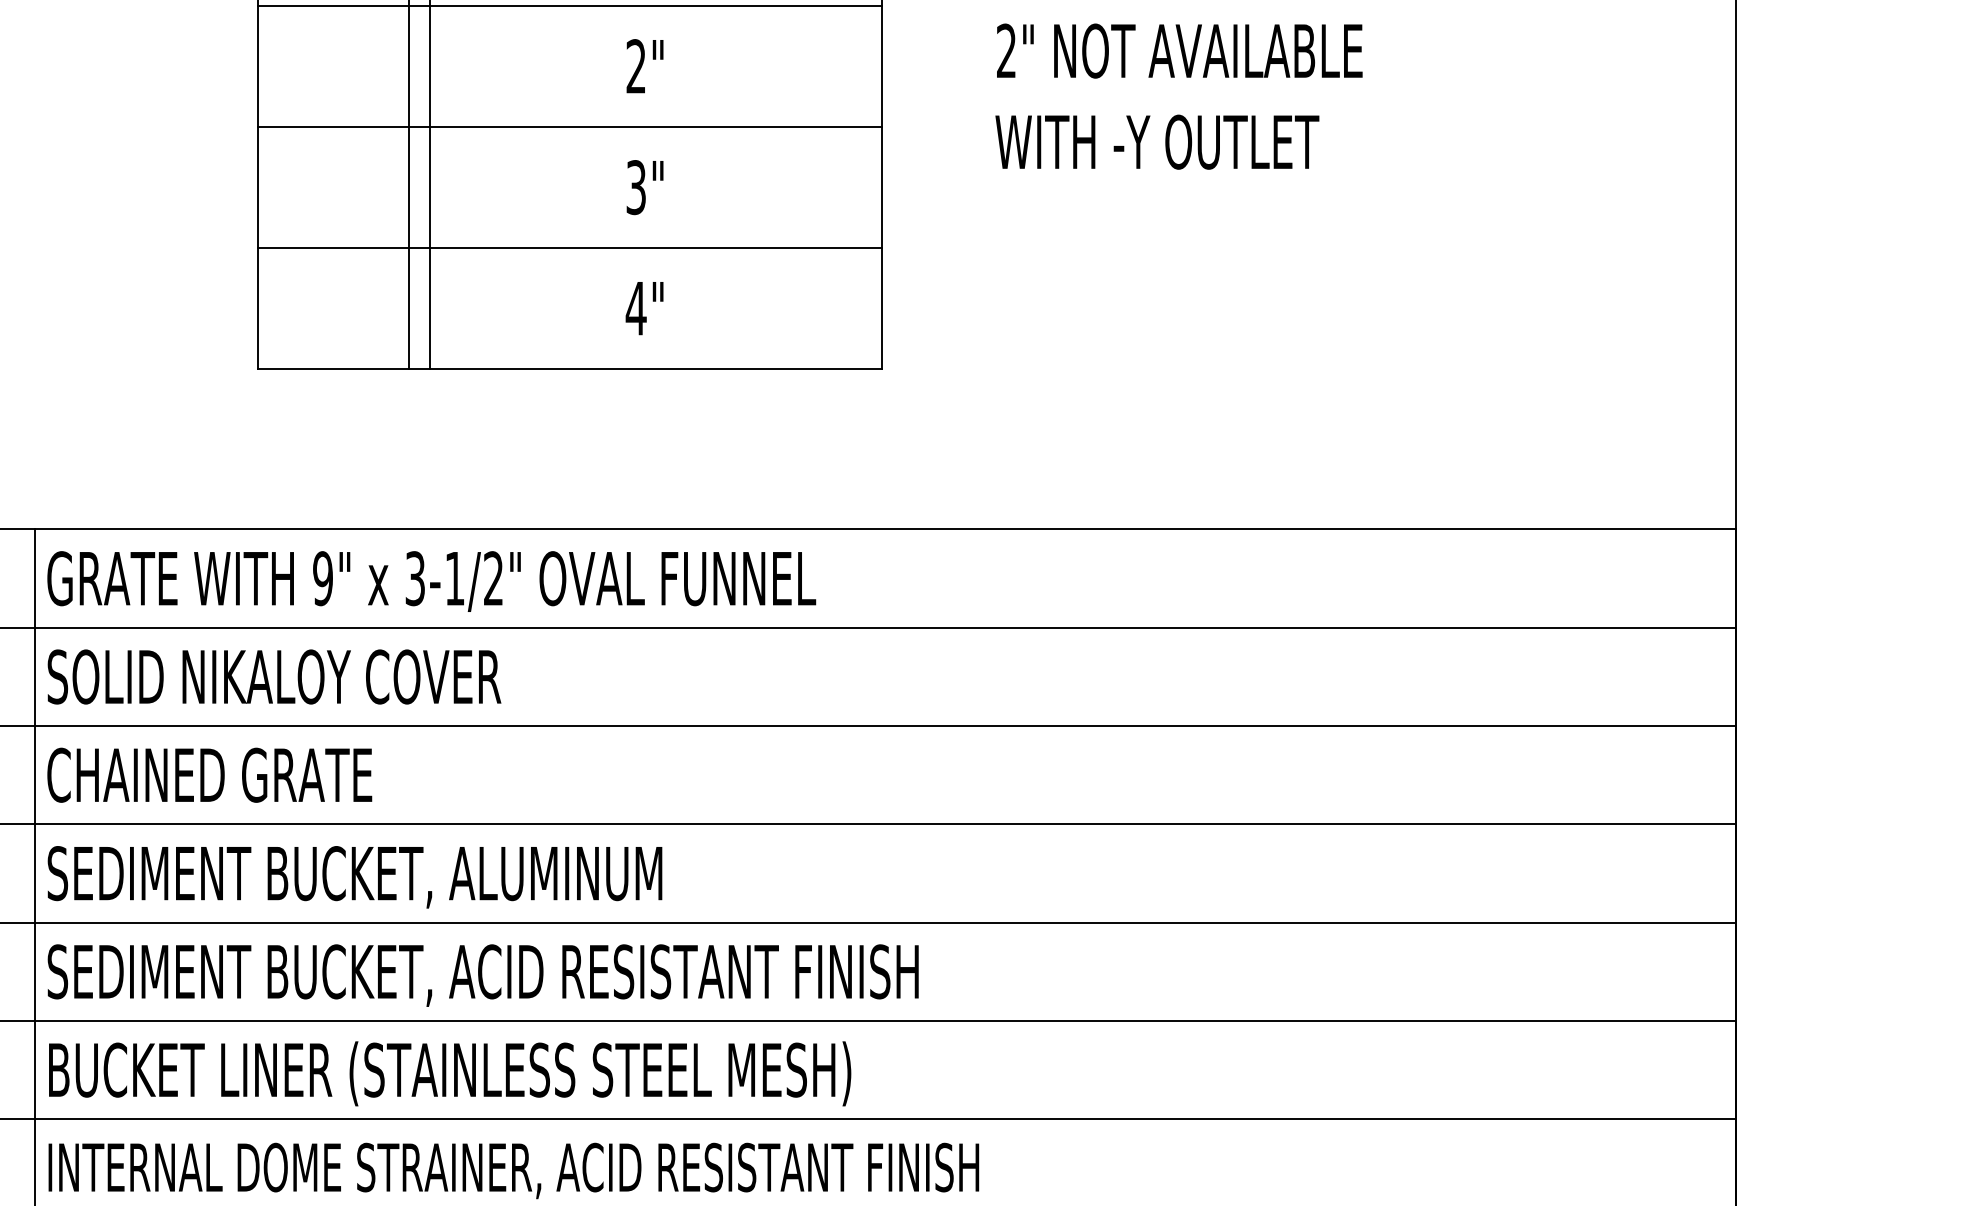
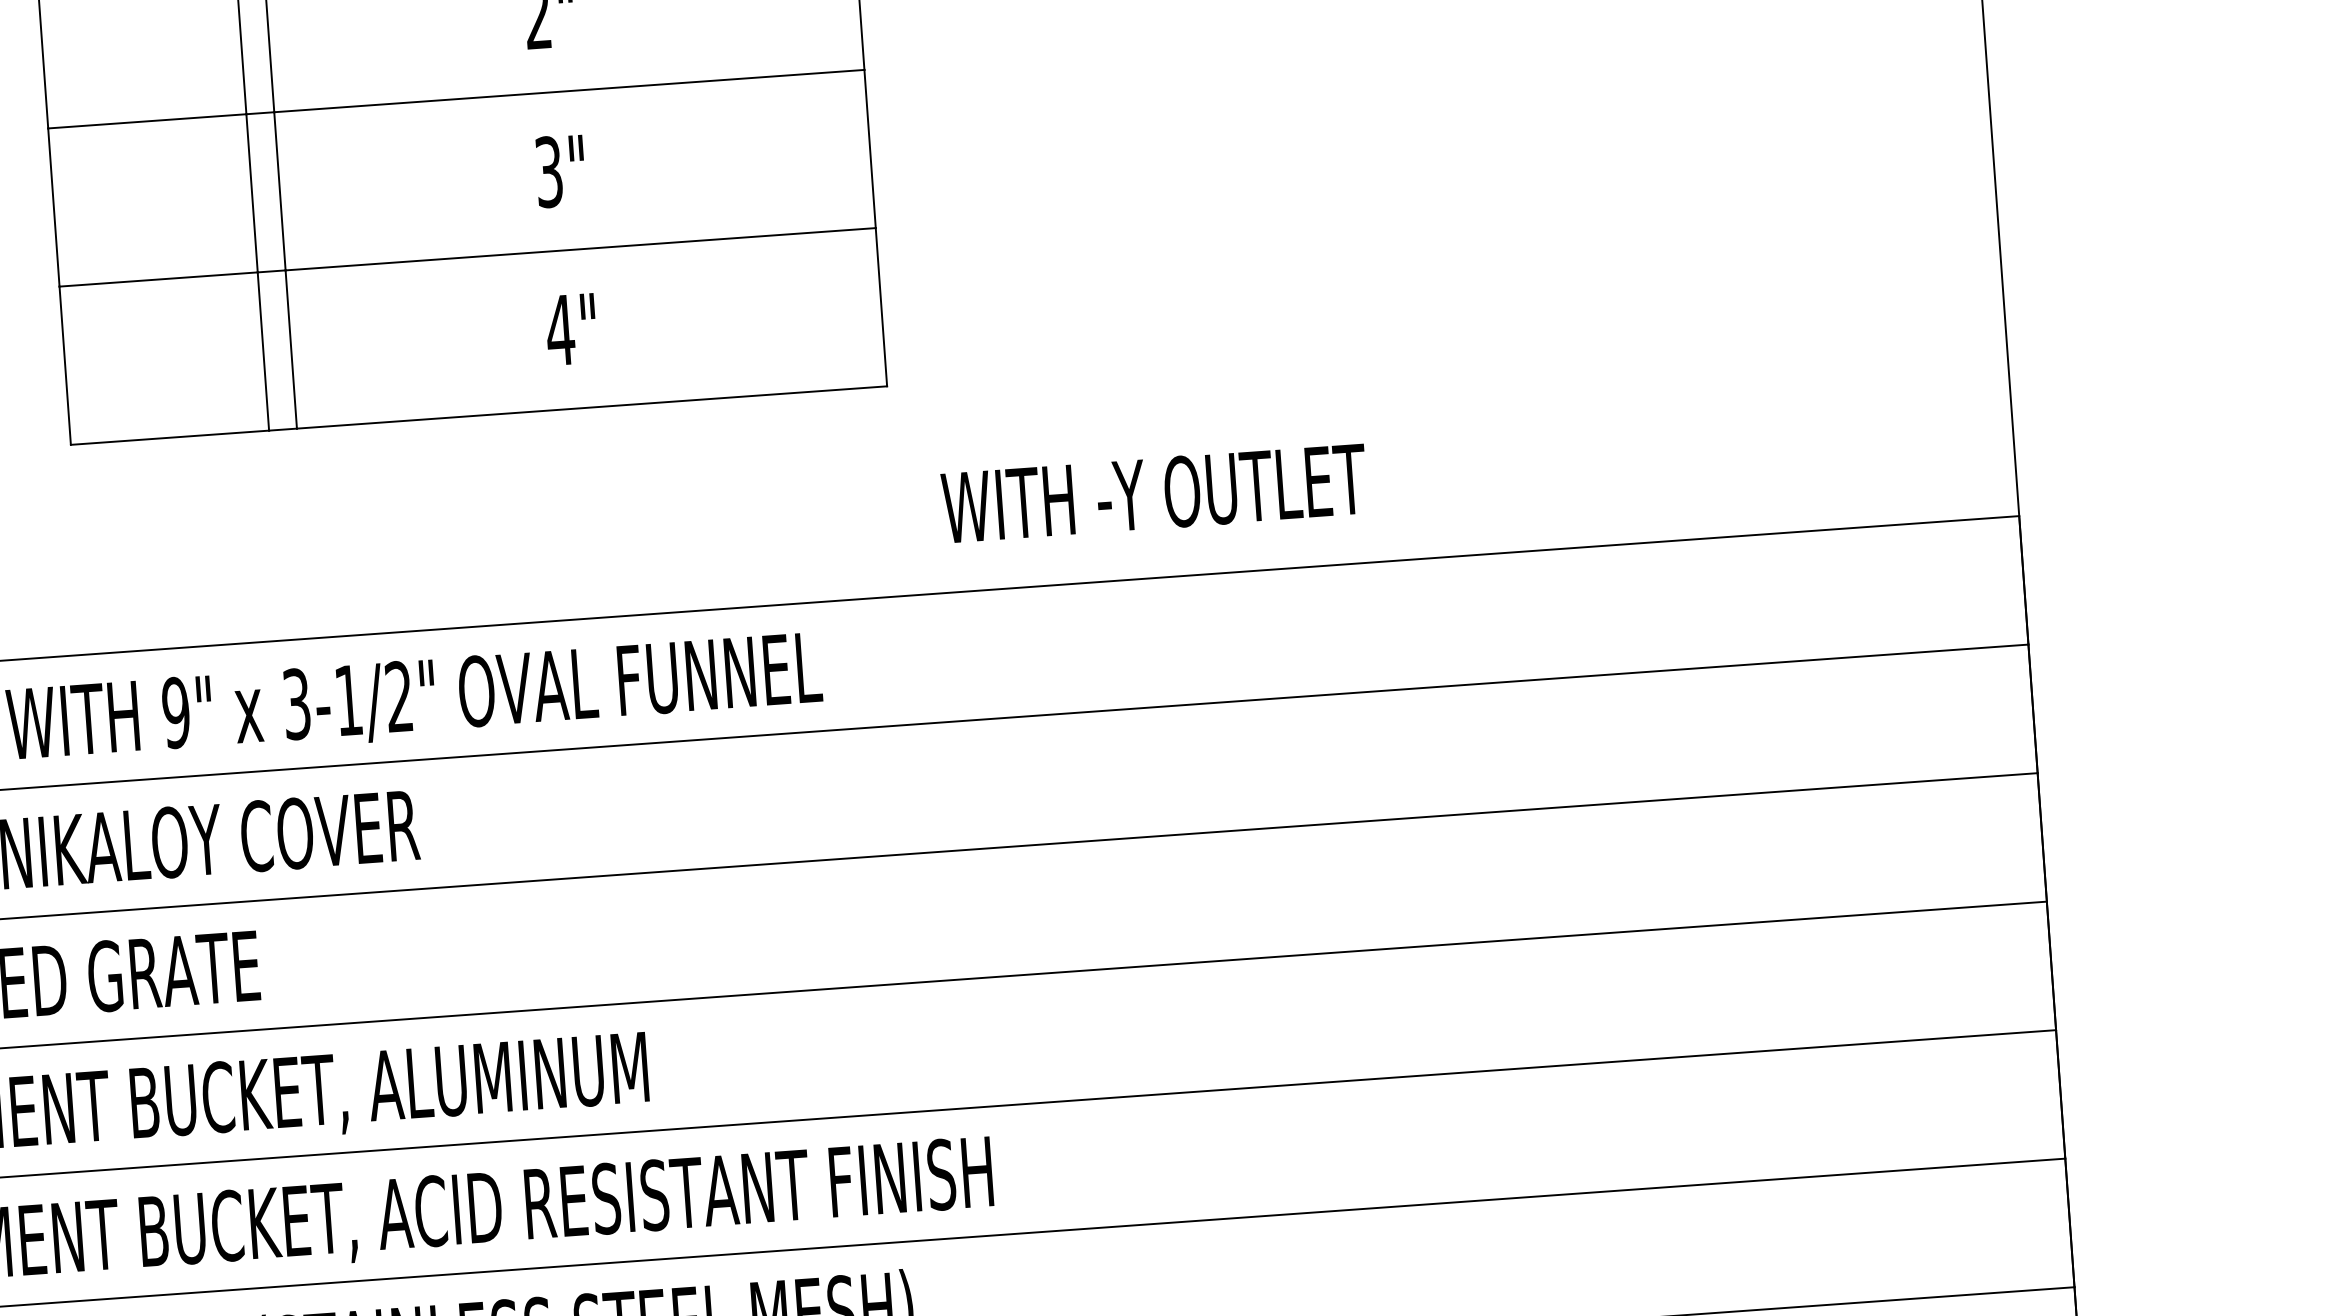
text: (1157, 141) -> (1154, 492), moved

